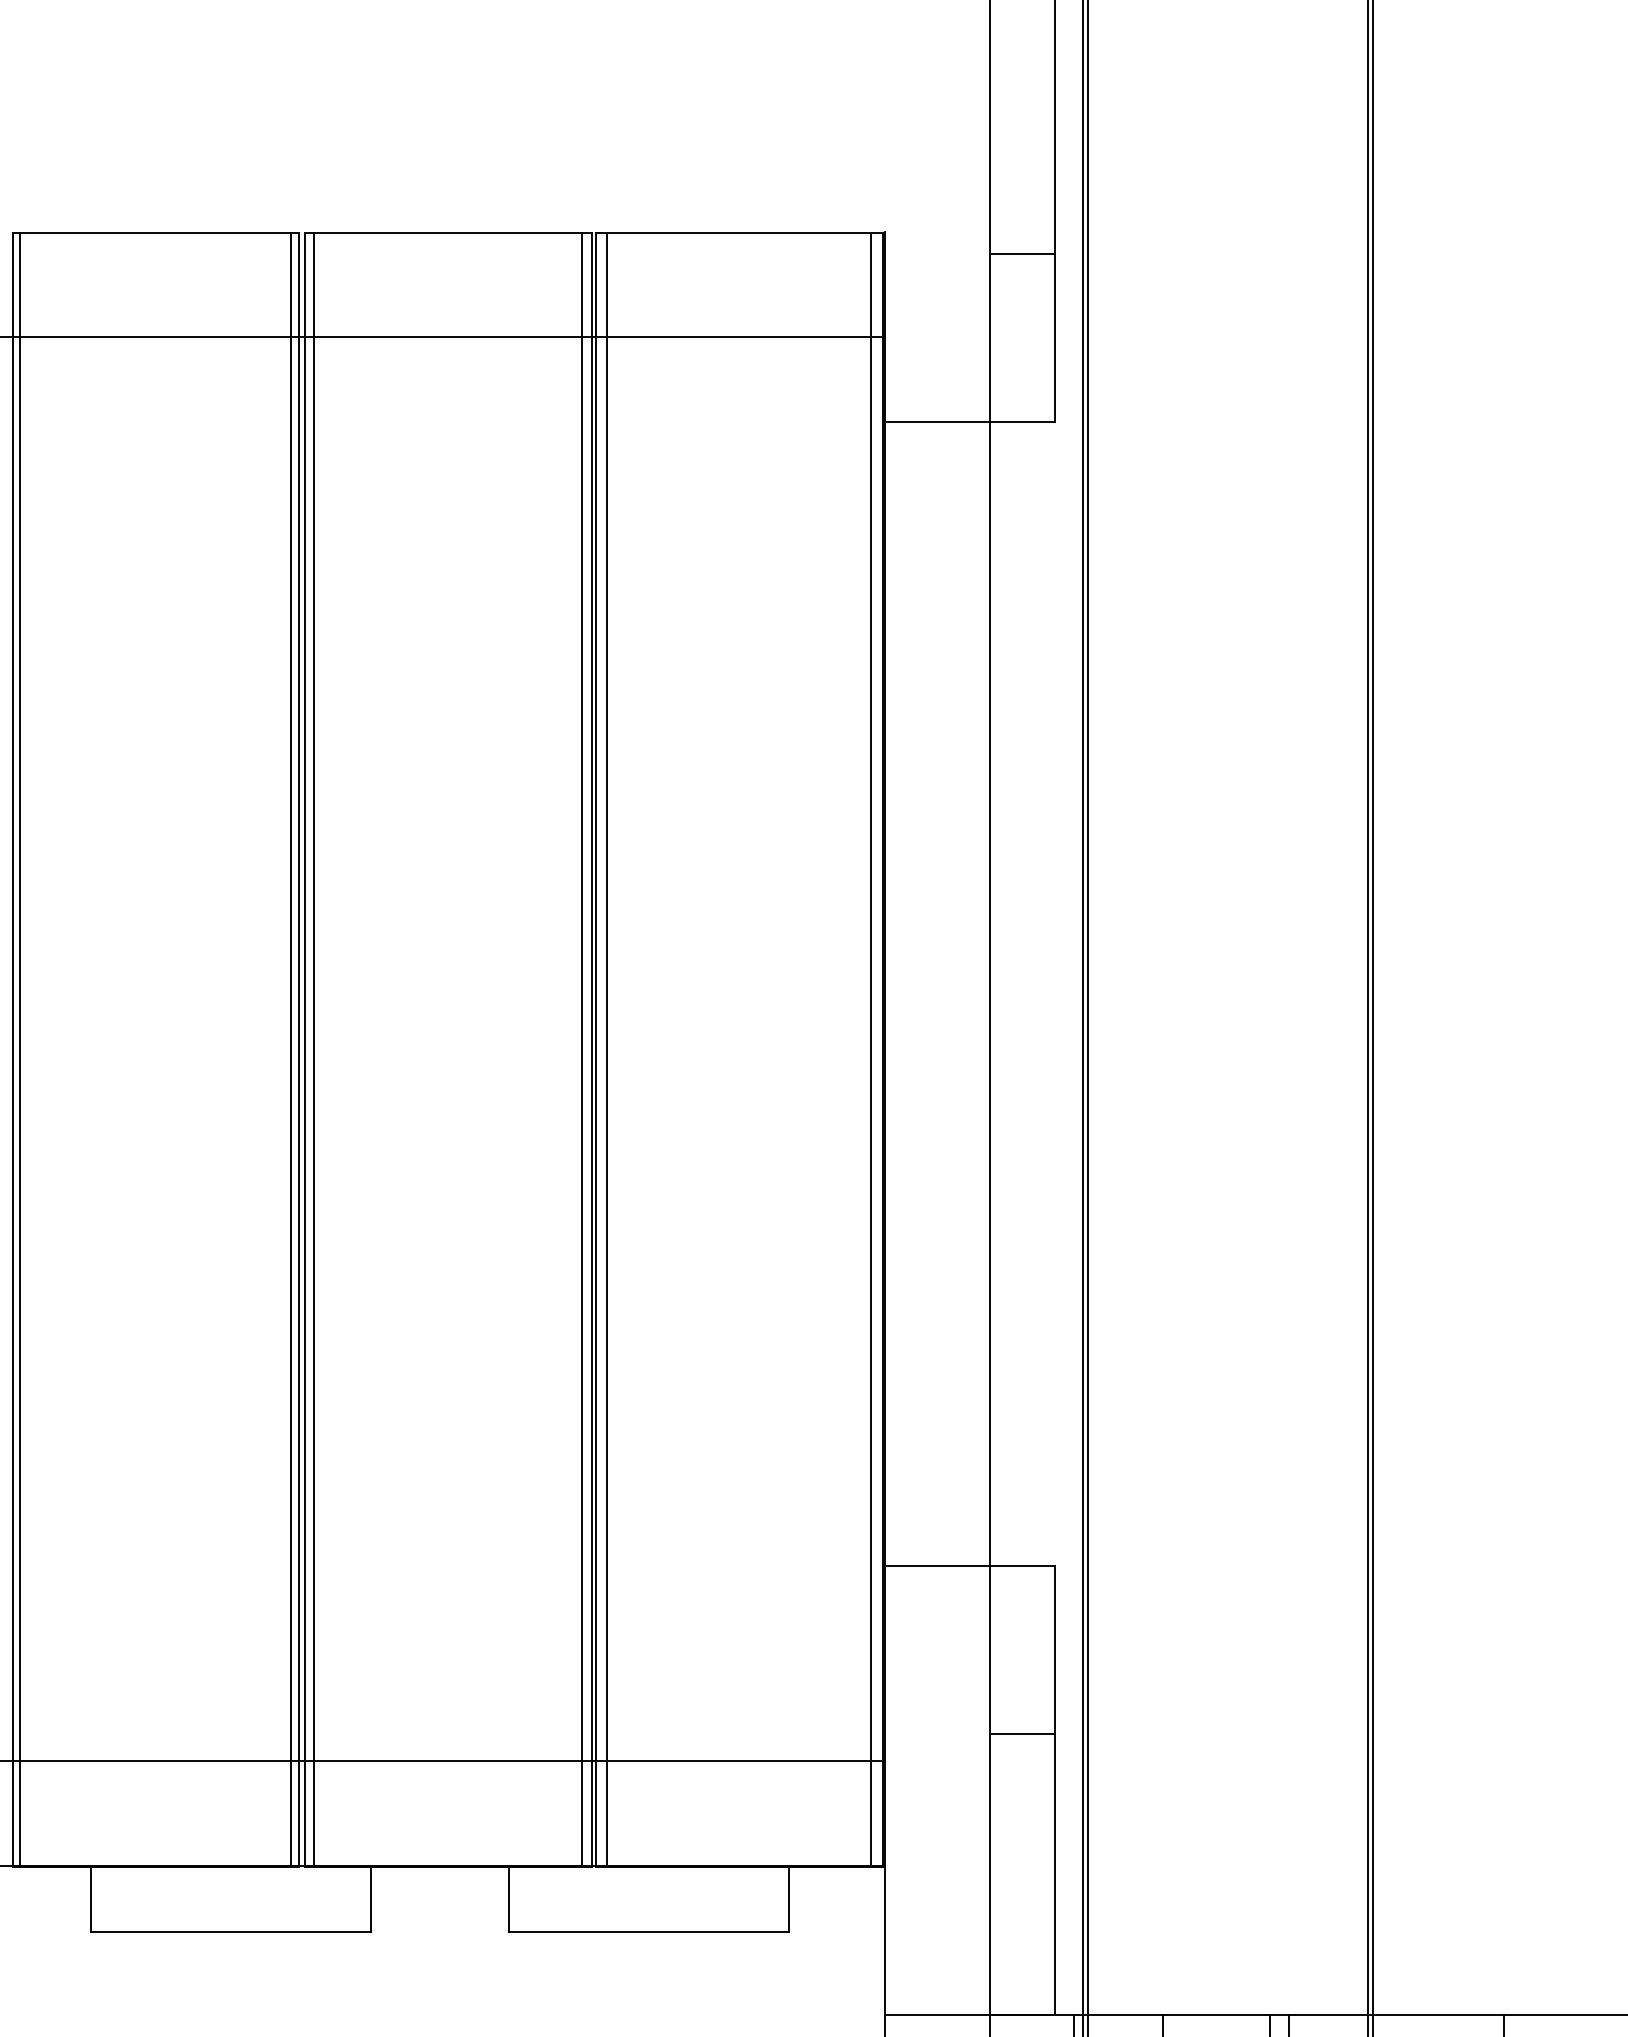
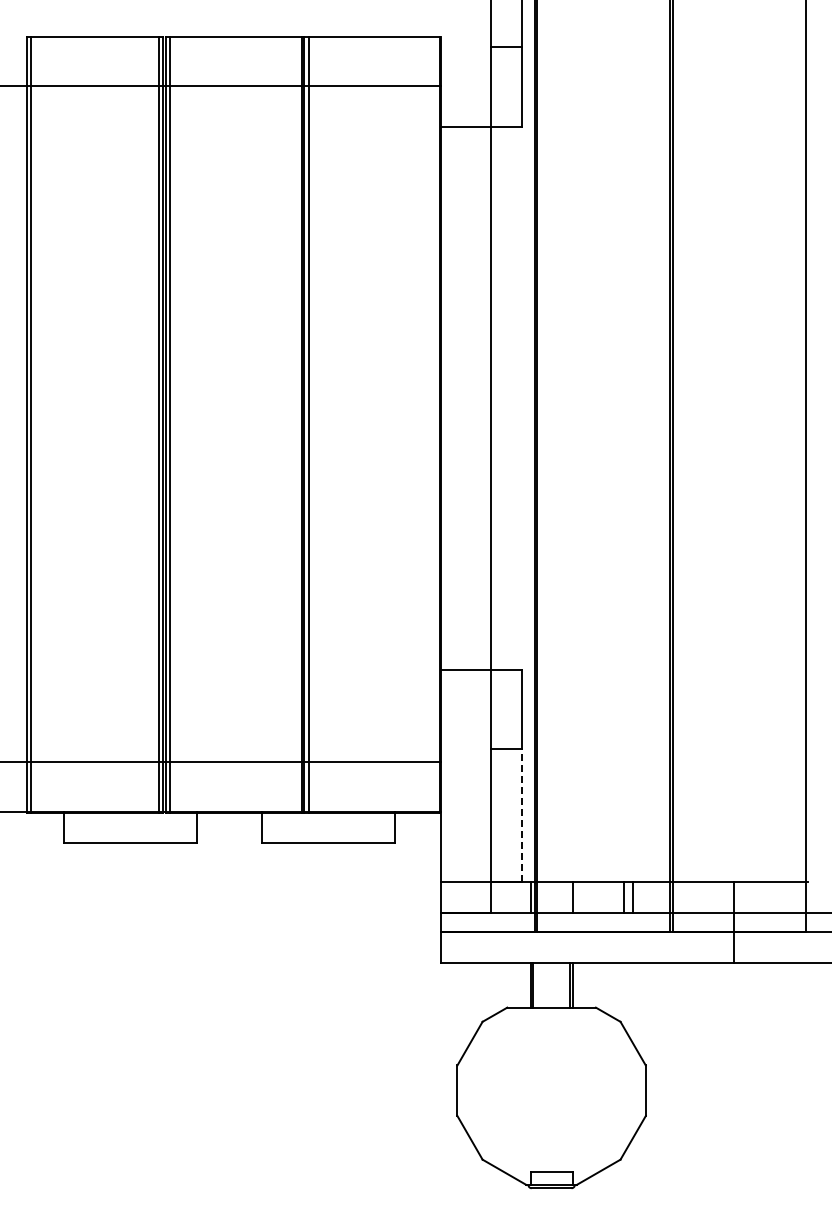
line: (582, 1049) -> (297, 424), removed
line: (871, 1049) -> (434, 424), removed
line: (1054, 1873) -> (521, 815), solid -> dashed

